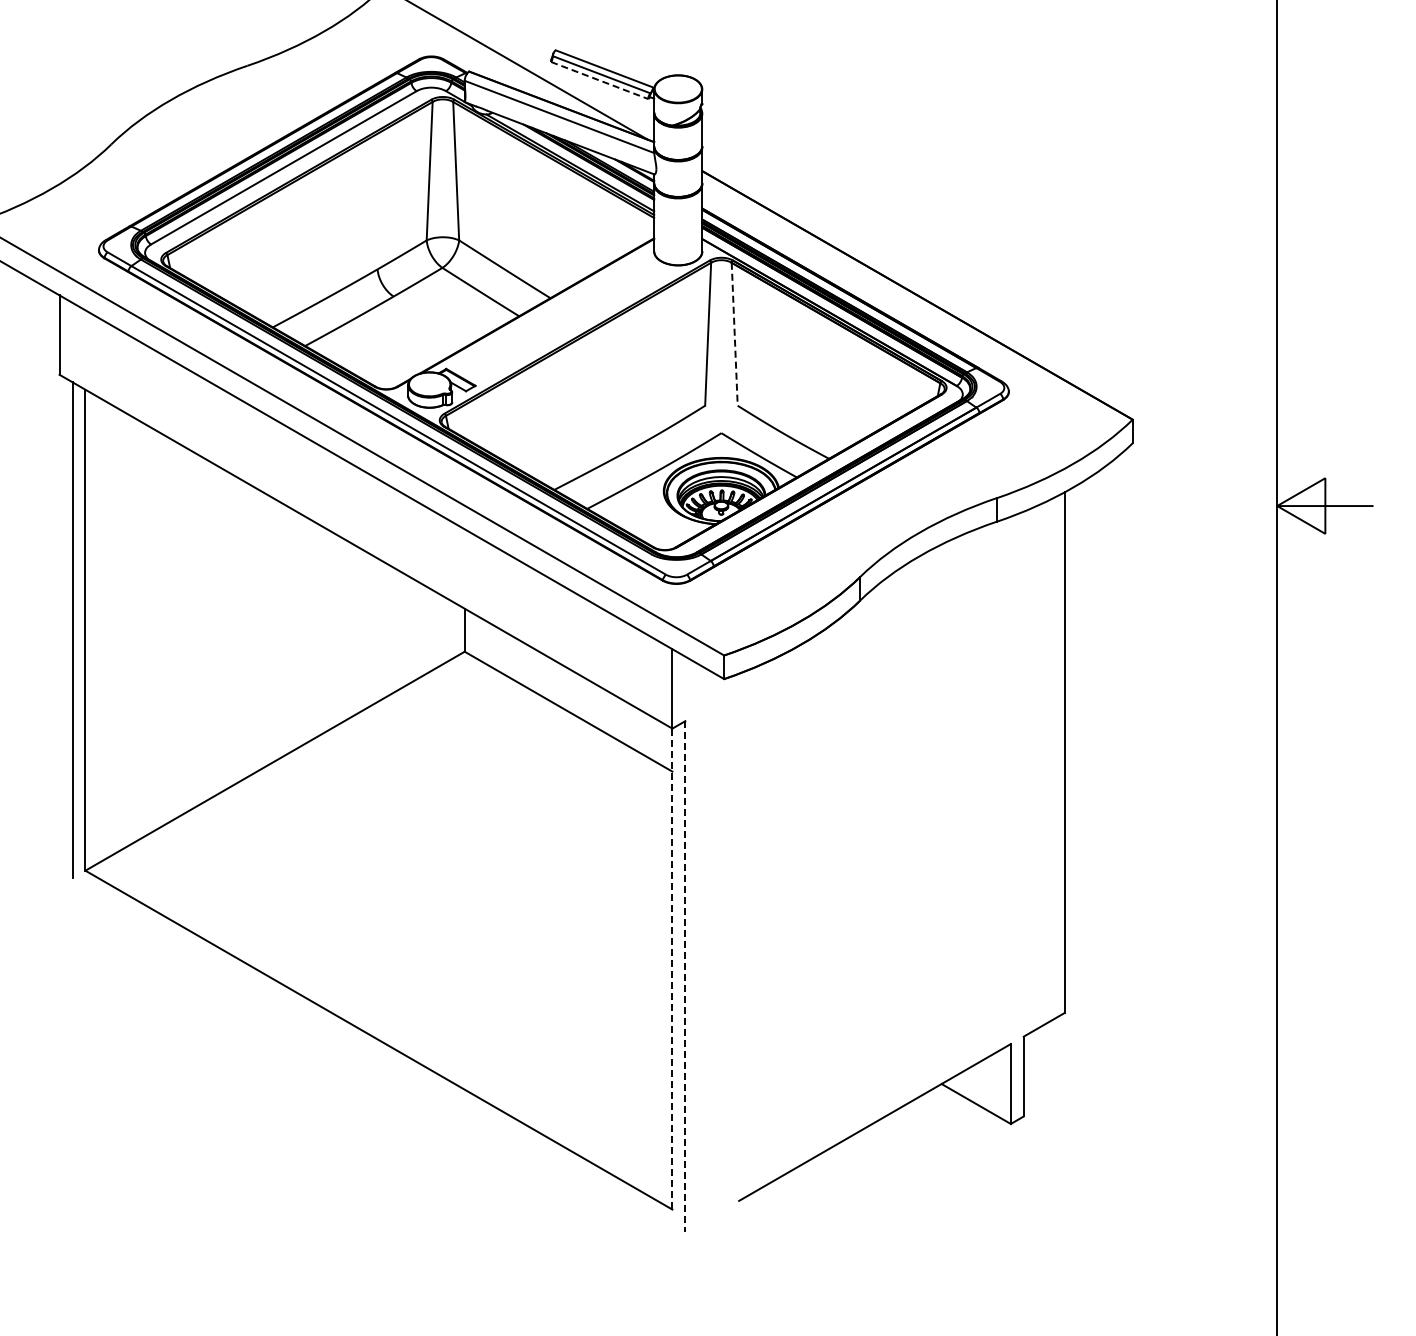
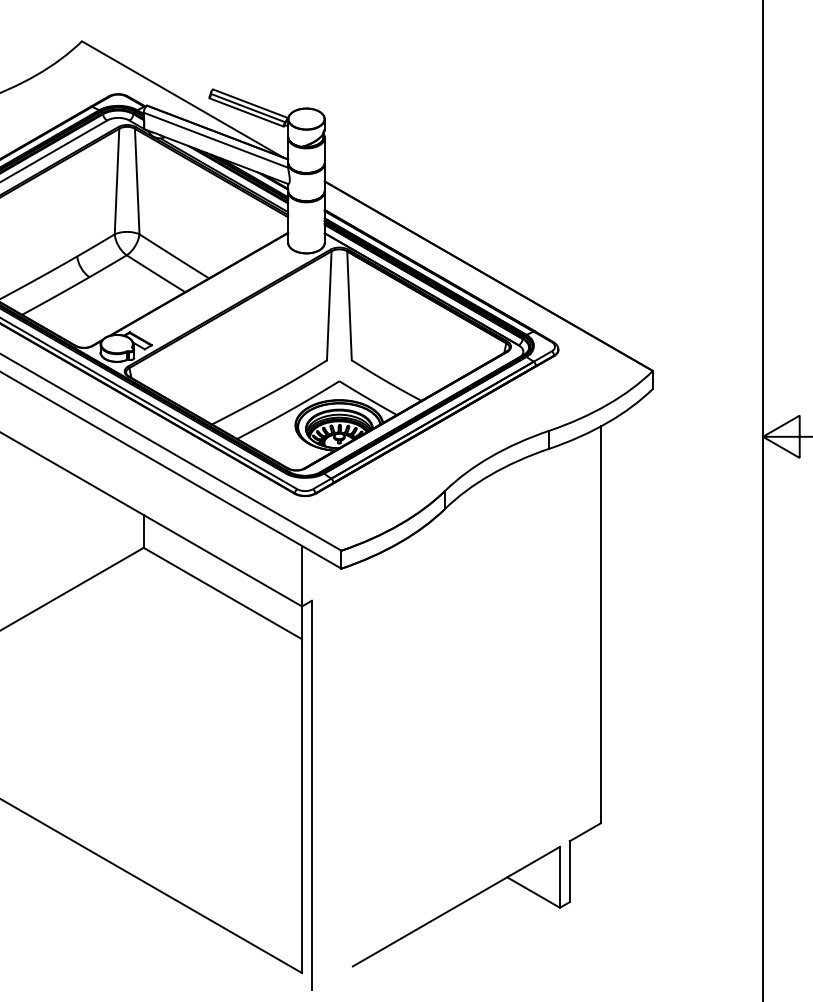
line: (600, 80) -> (247, 112), dashed -> solid
line: (734, 334) -> (349, 306), dashed -> solid
line: (672, 969) -> (302, 790), dashed -> solid
line: (685, 977) -> (312, 796), dashed -> solid

